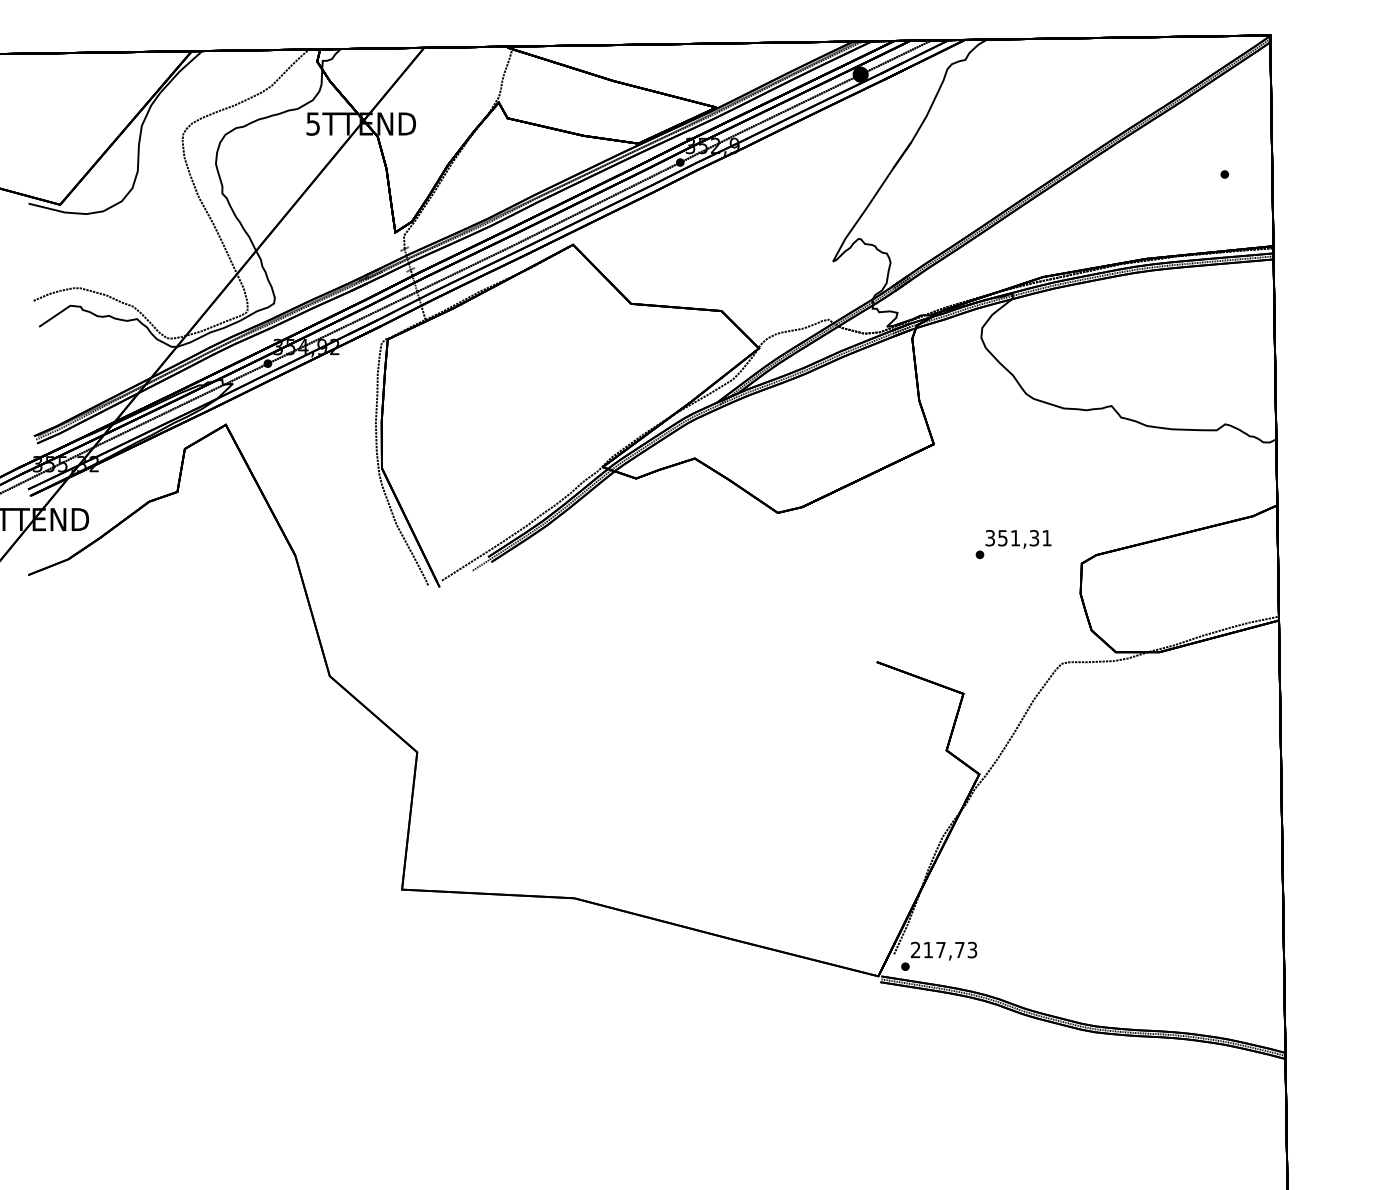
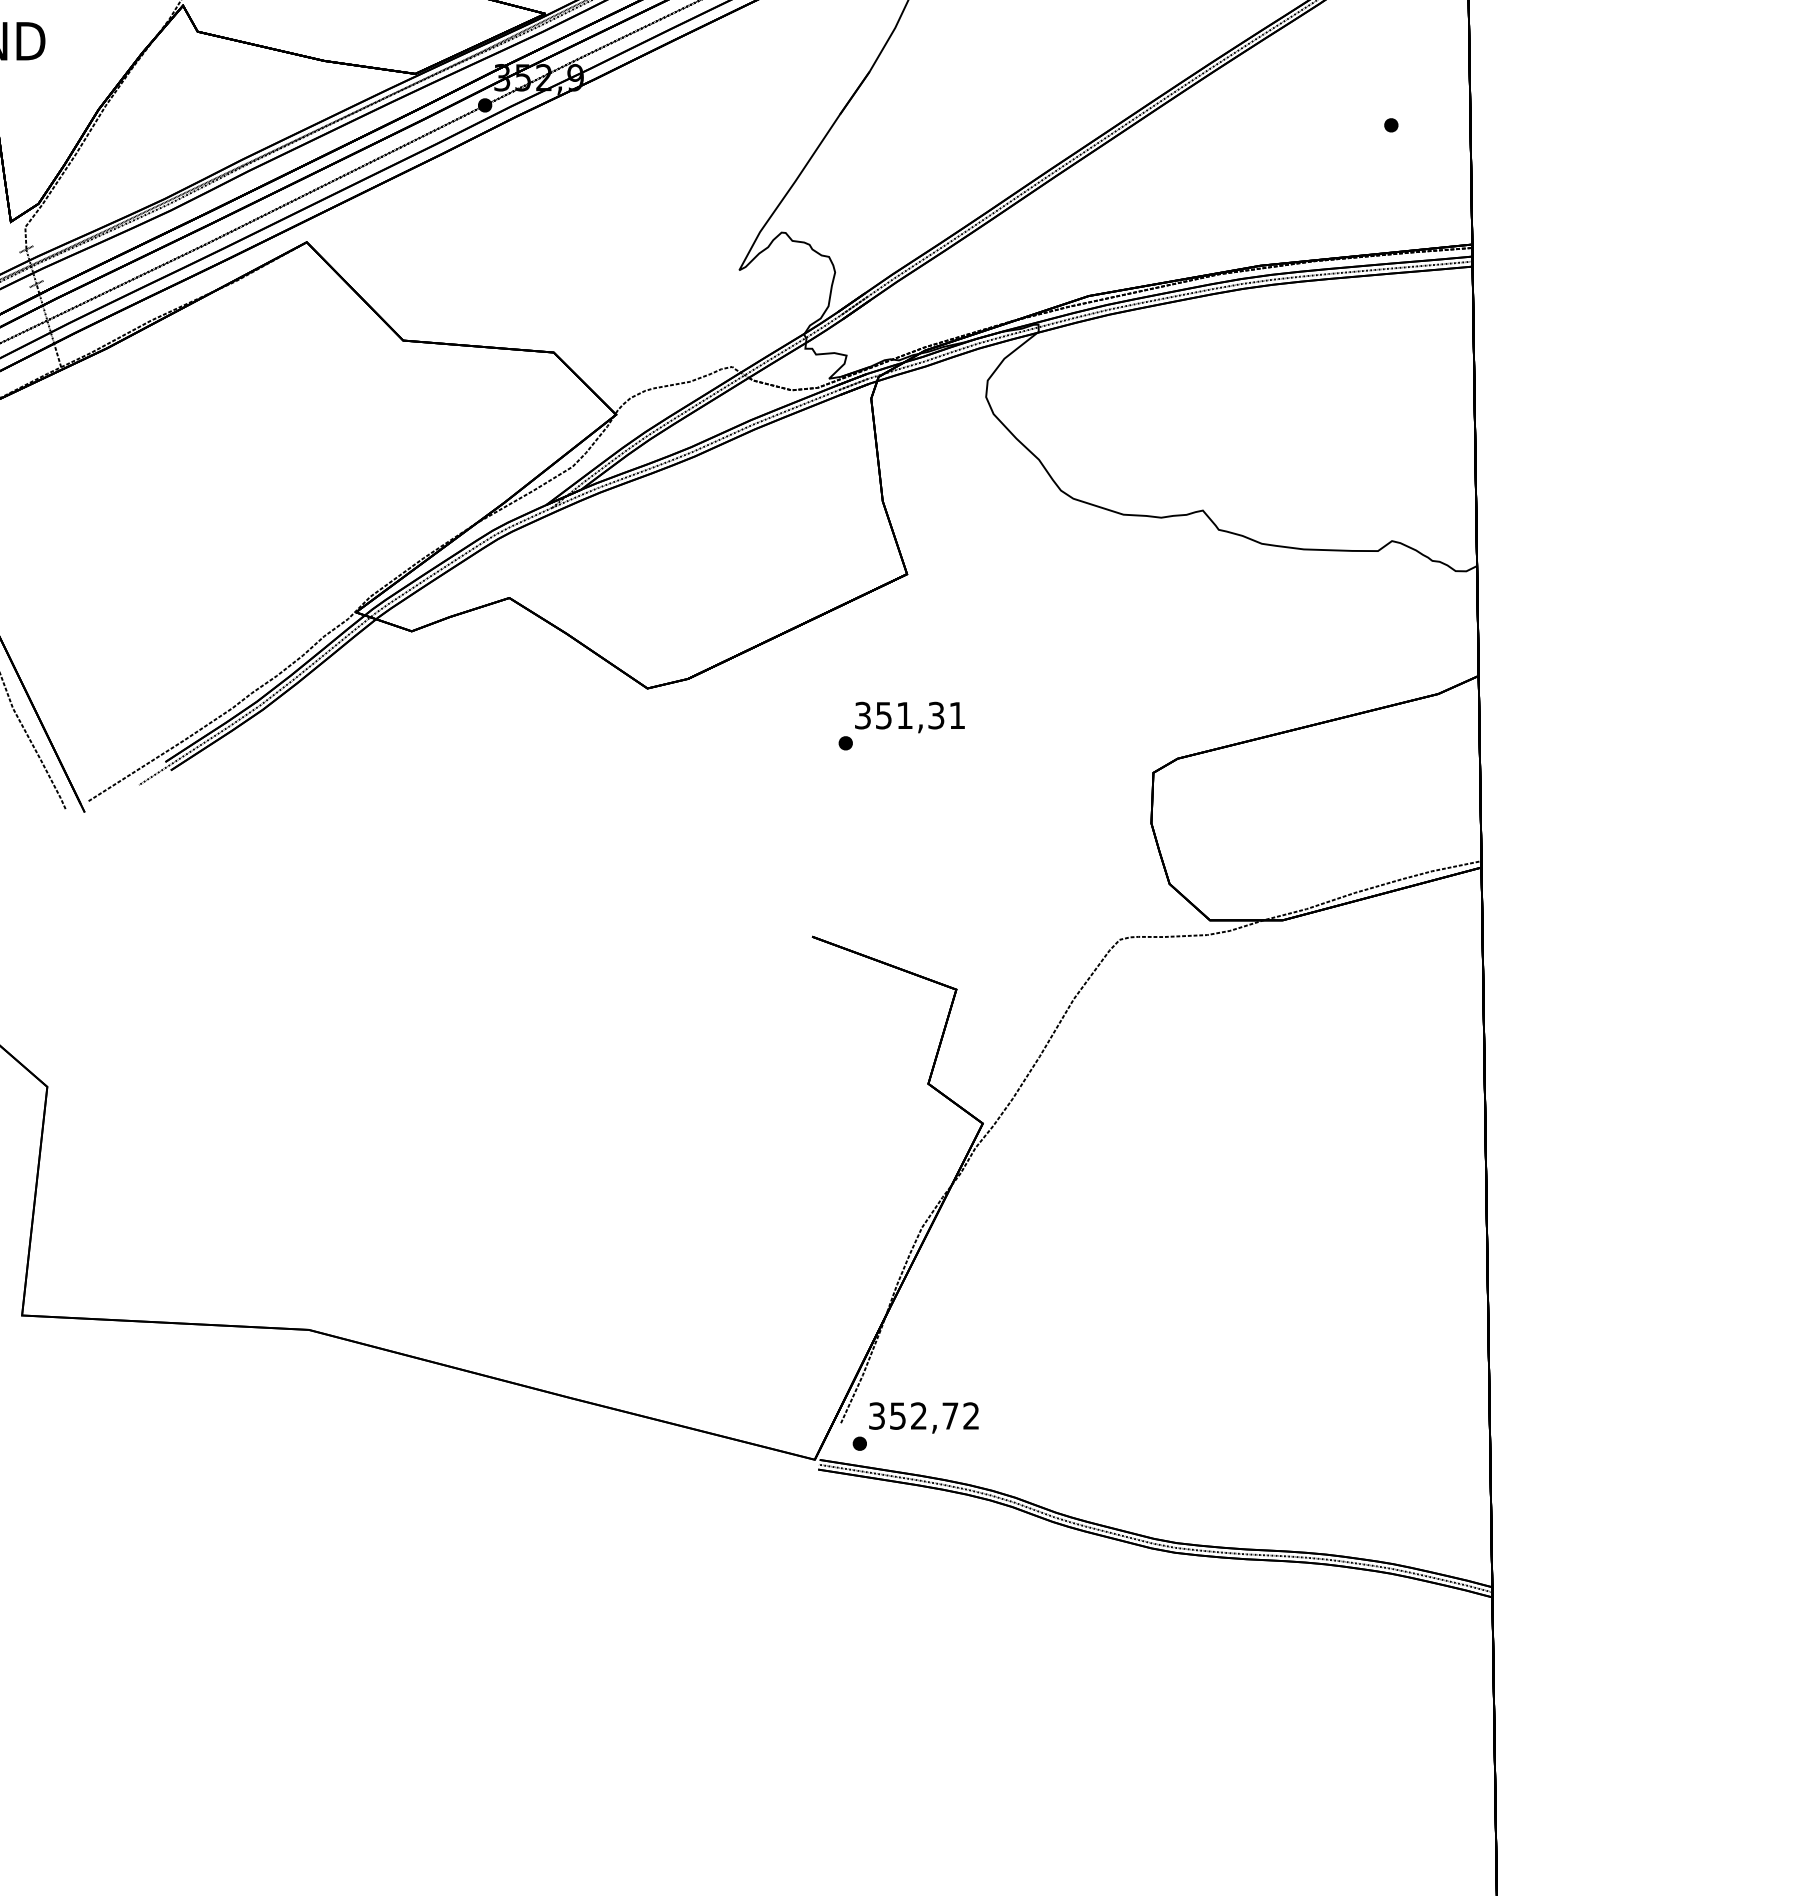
text: (1013, 544) -> (901, 726), moved
text: (944, 949) -> (924, 1415), 217,73 -> 352,72

